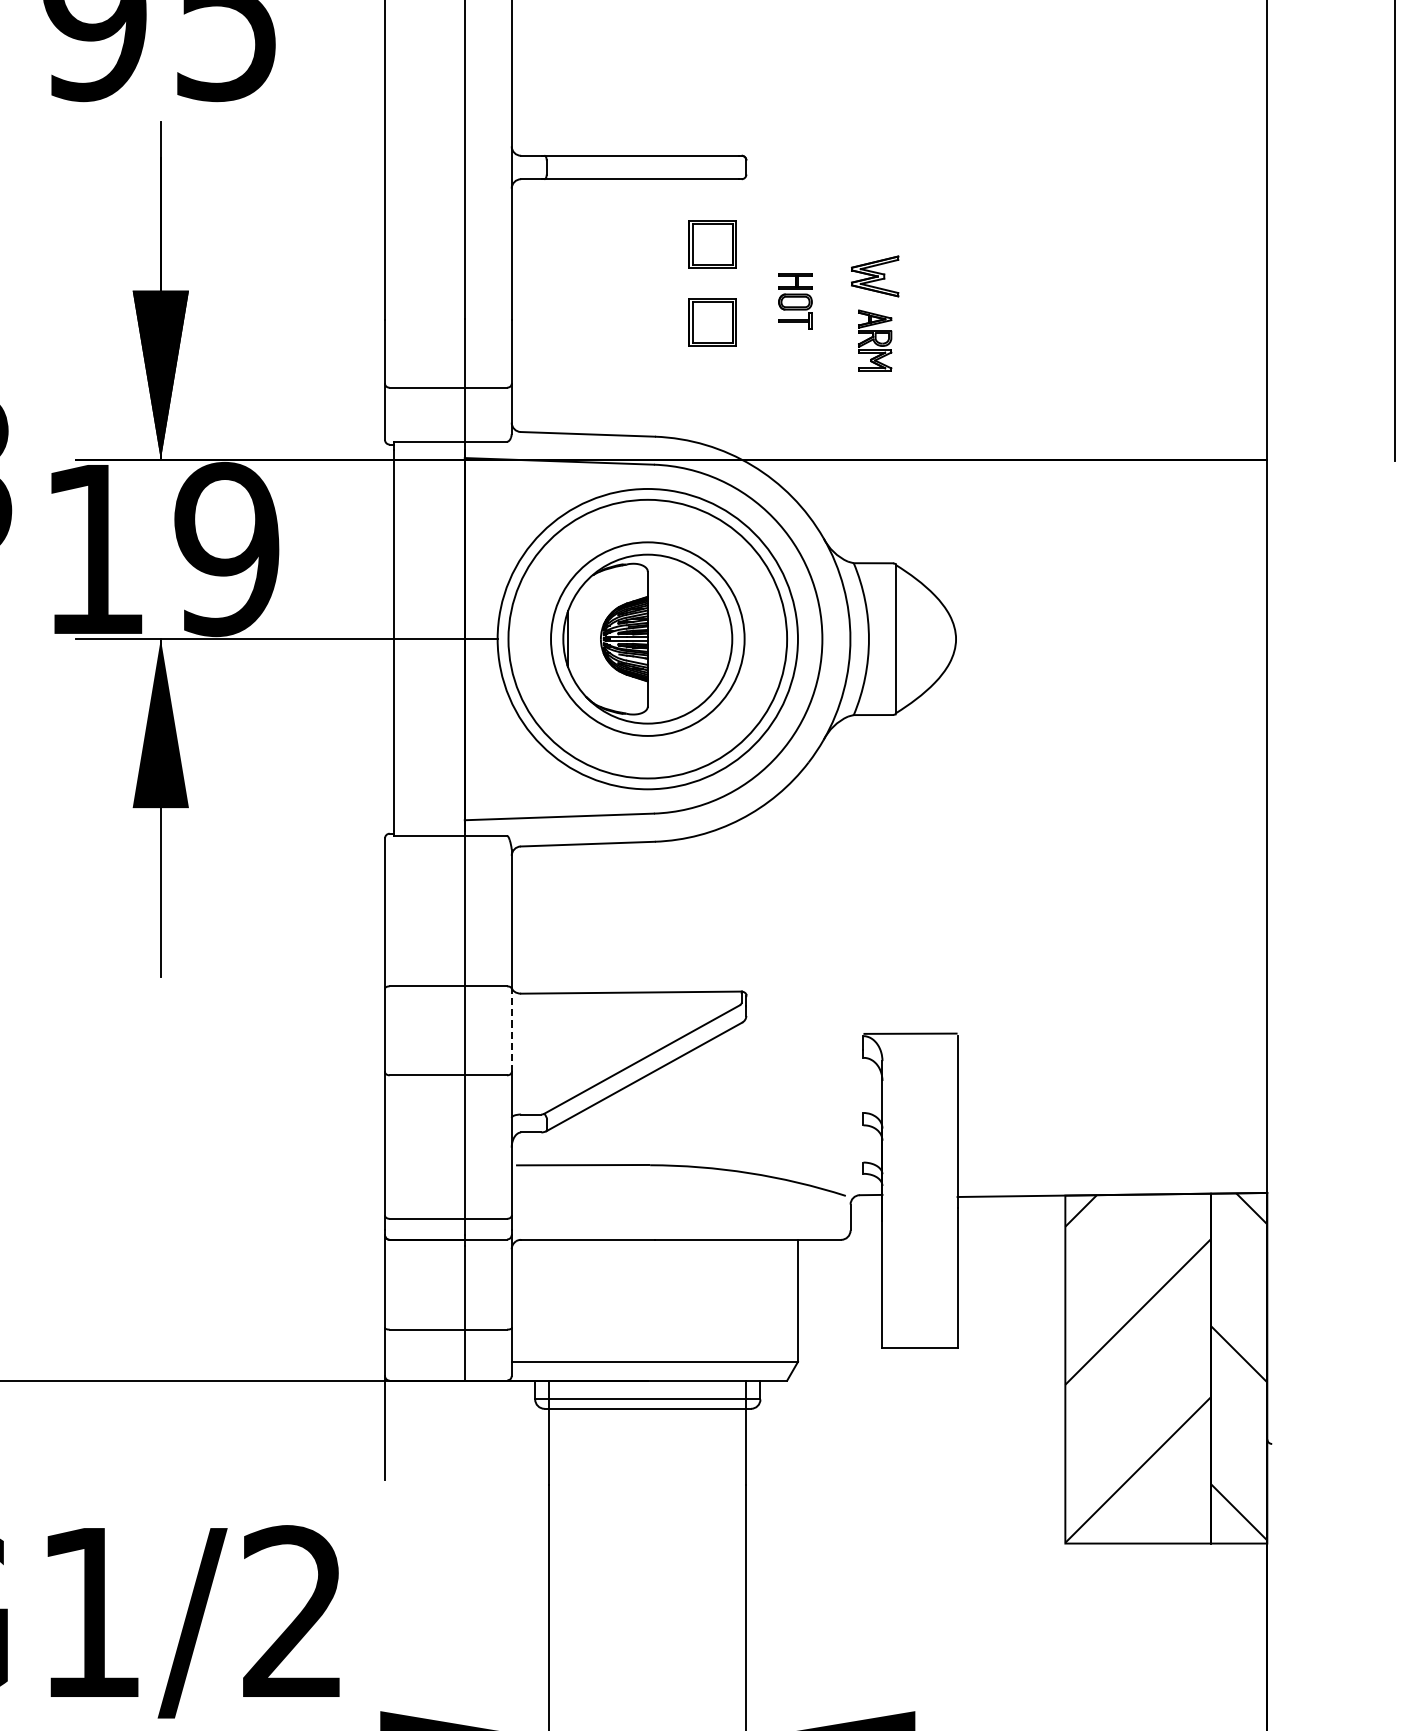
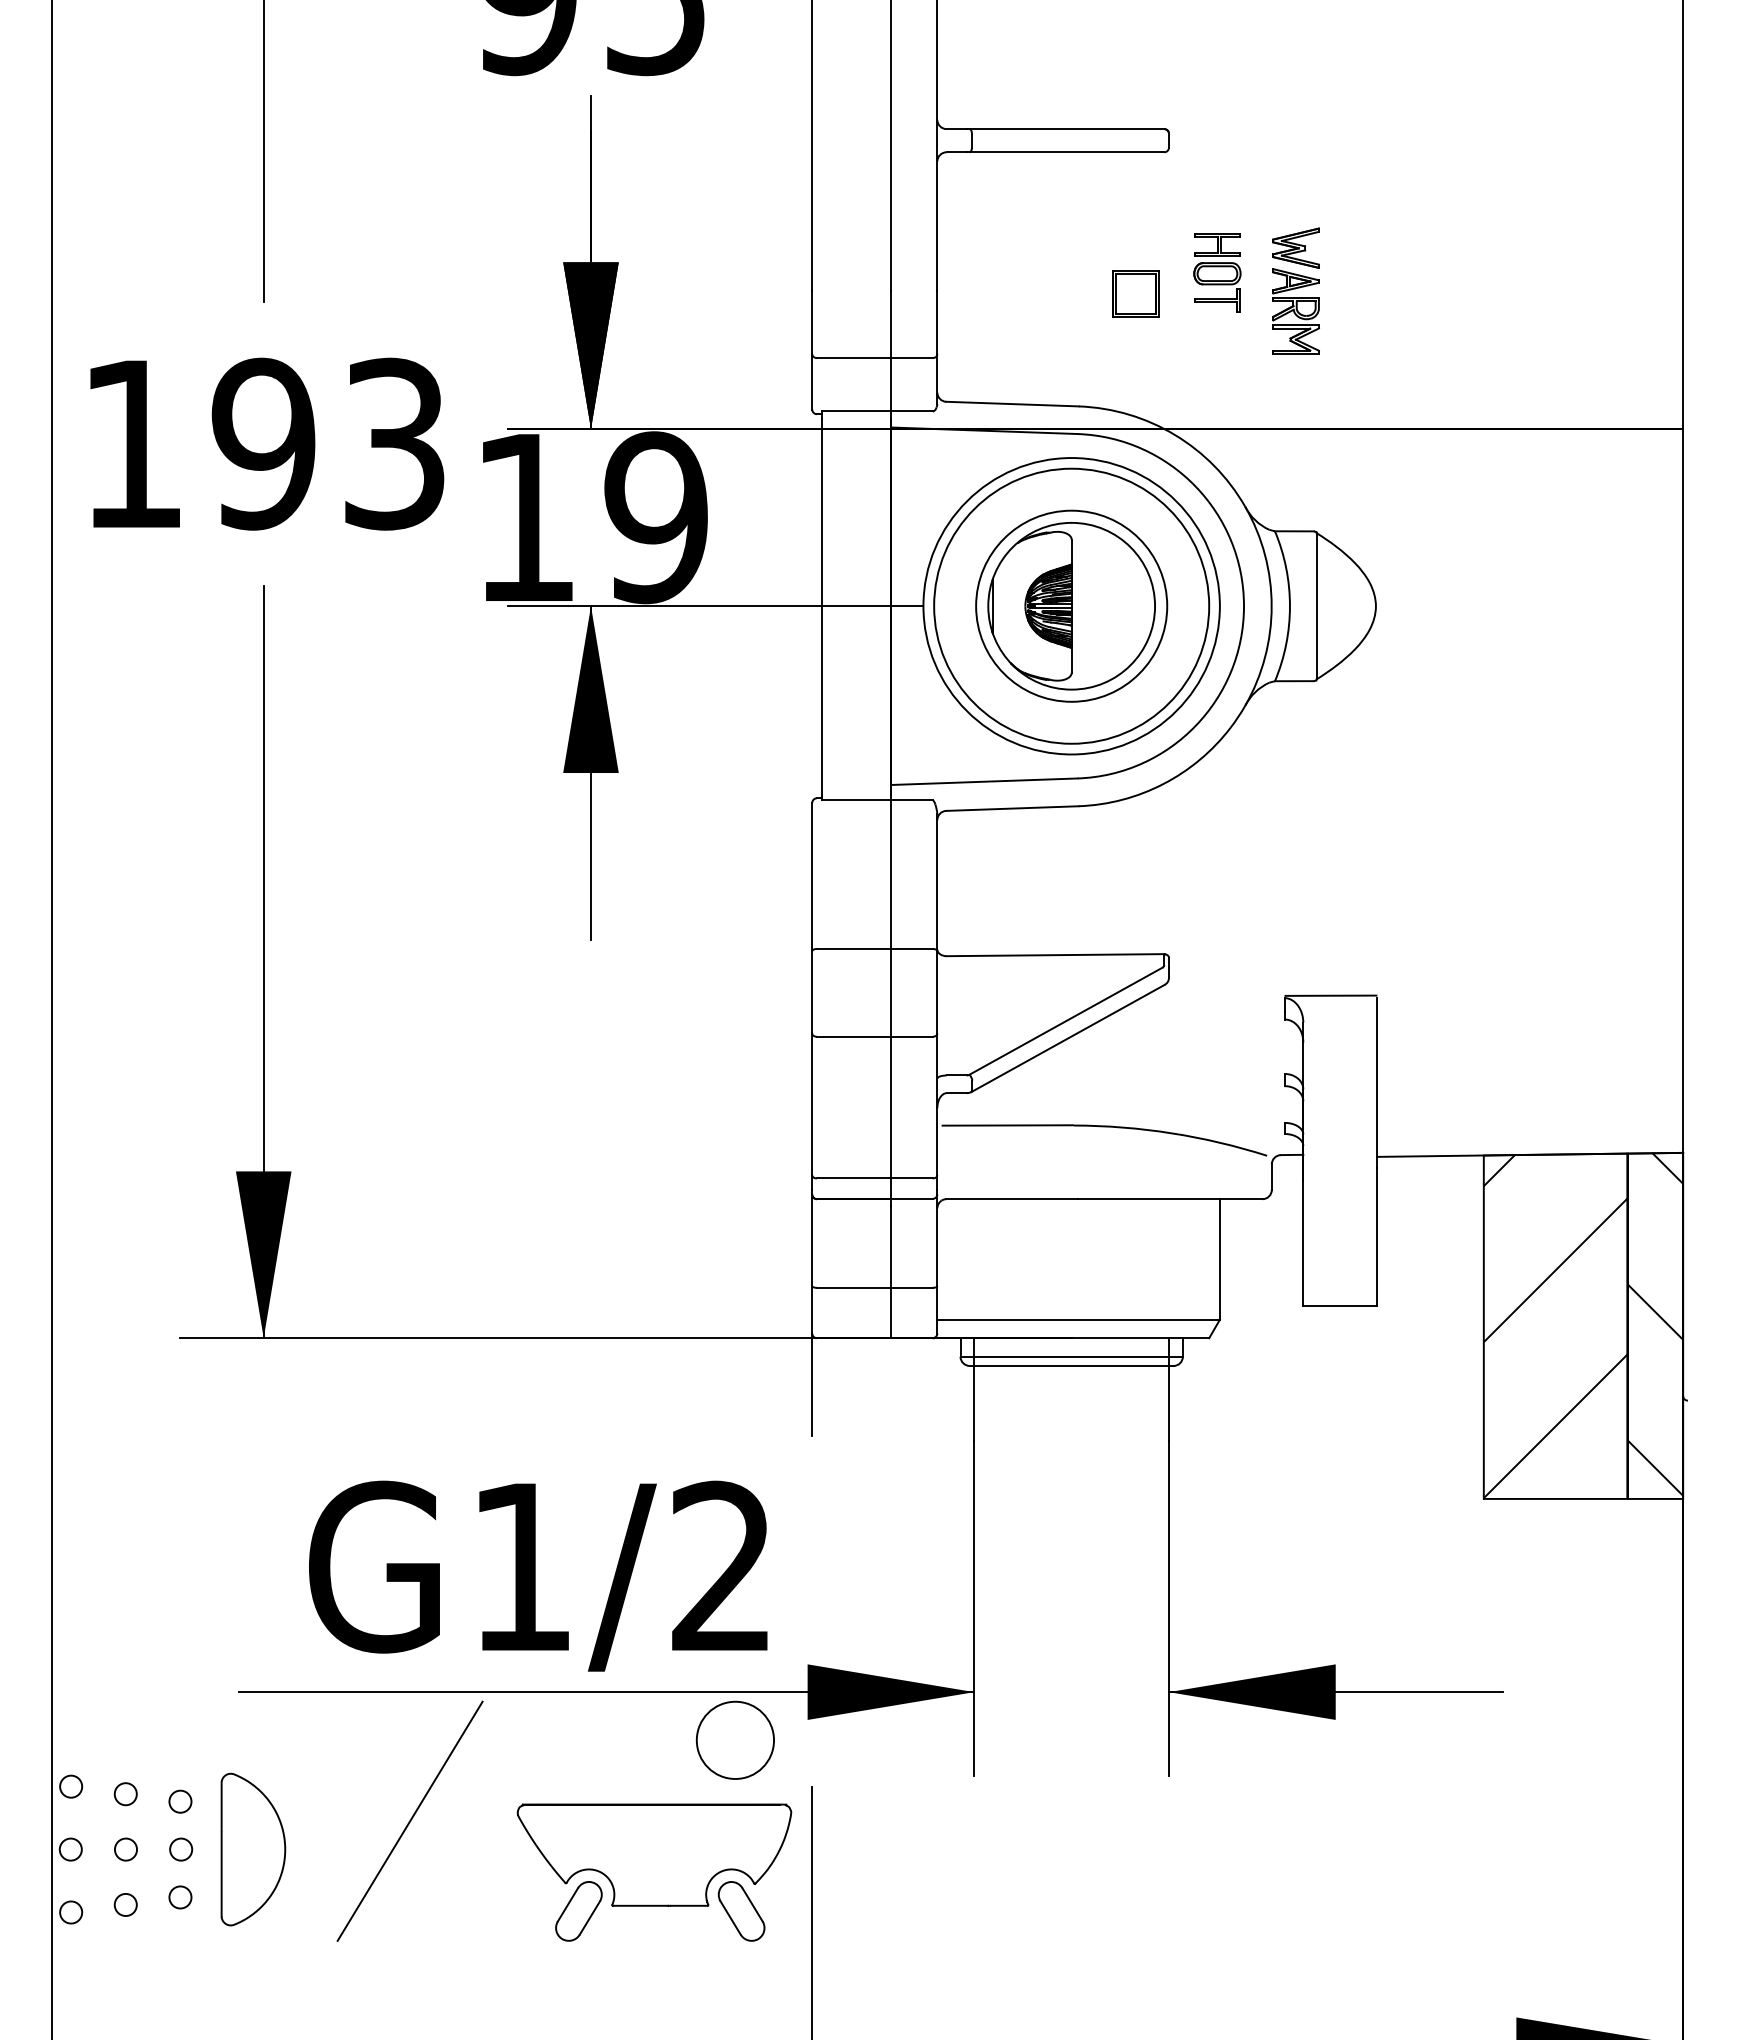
part: (712, 244) -> (1135, 216), removed
part: (795, 301) -> (1217, 272), size x1.43
part: (874, 340) -> (1295, 311), size x1.43
line: (511, 1029) -> (937, 991), dashed -> solid

